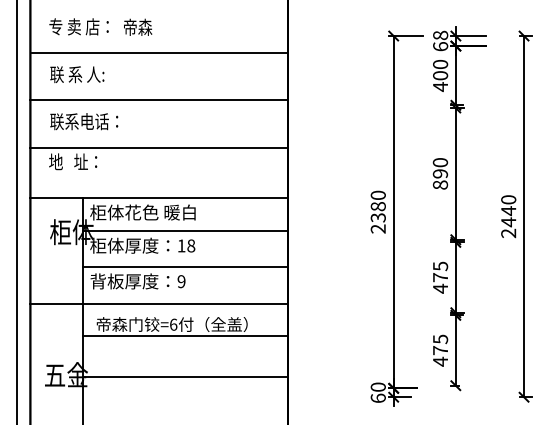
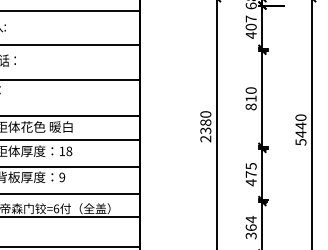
text: (440, 64) -> (251, 18), 400 -> 407
text: (440, 173) -> (251, 98), 890 -> 810
text: (508, 233) -> (300, 142), 2440 -> 5440
text: (440, 350) -> (251, 227), 475 -> 364

